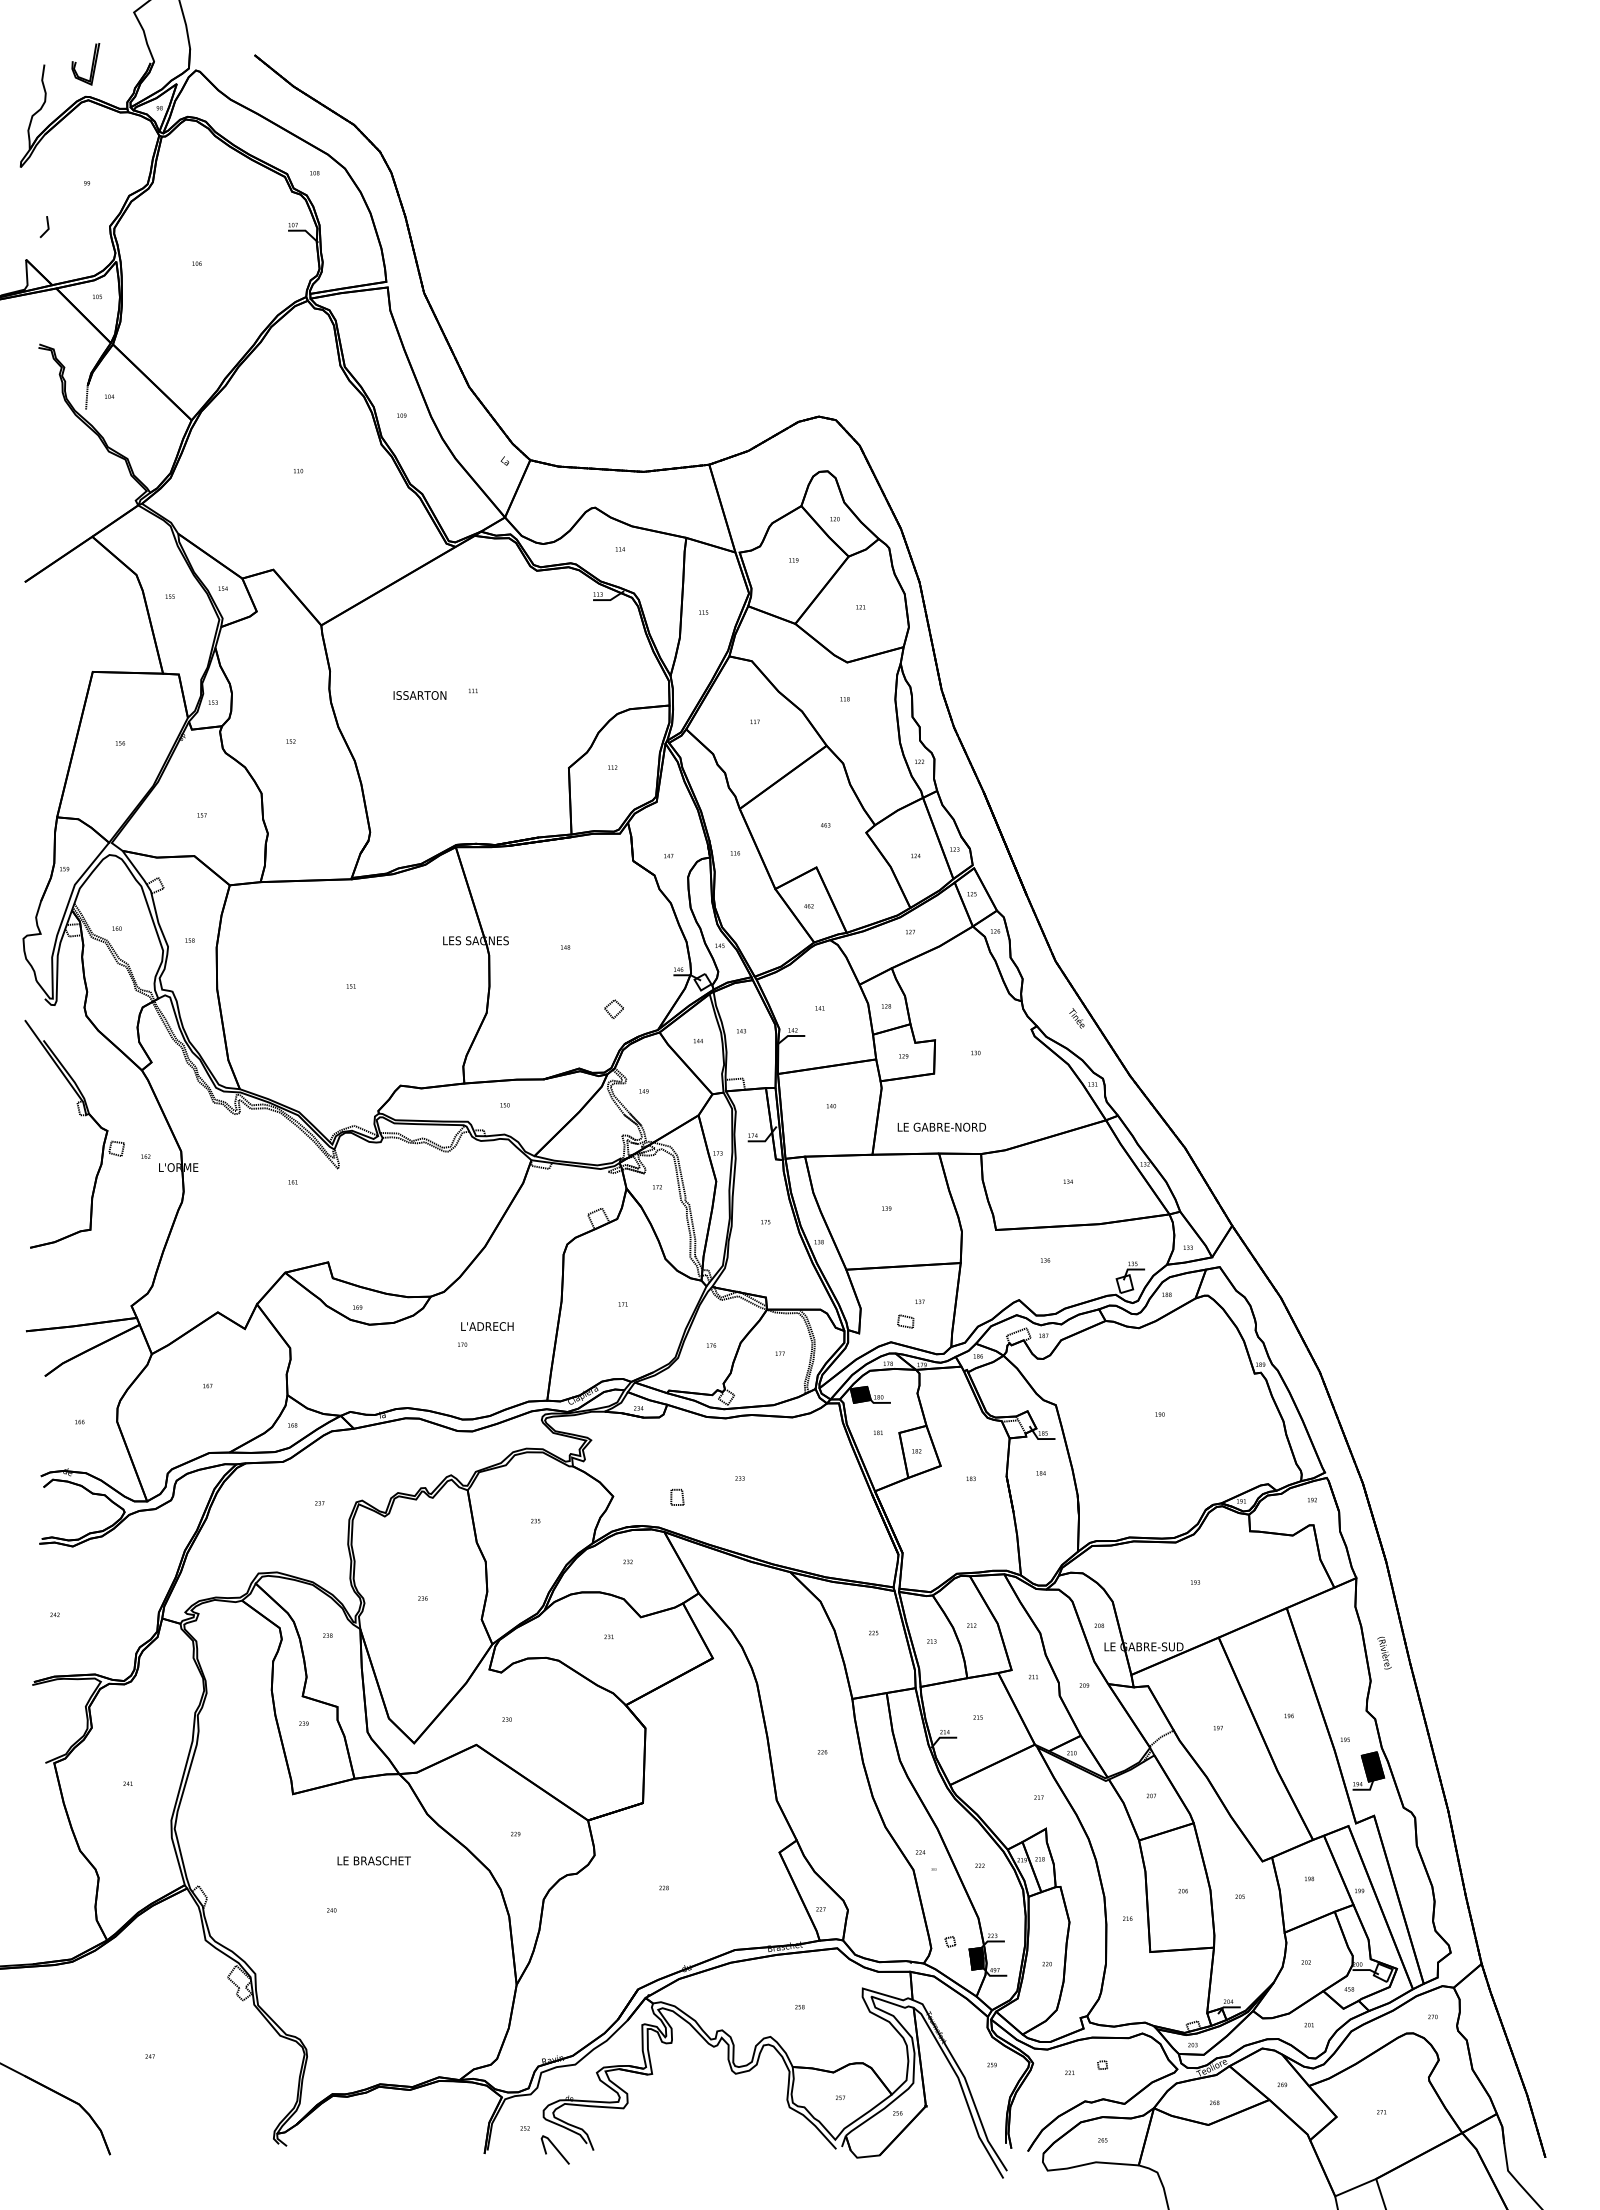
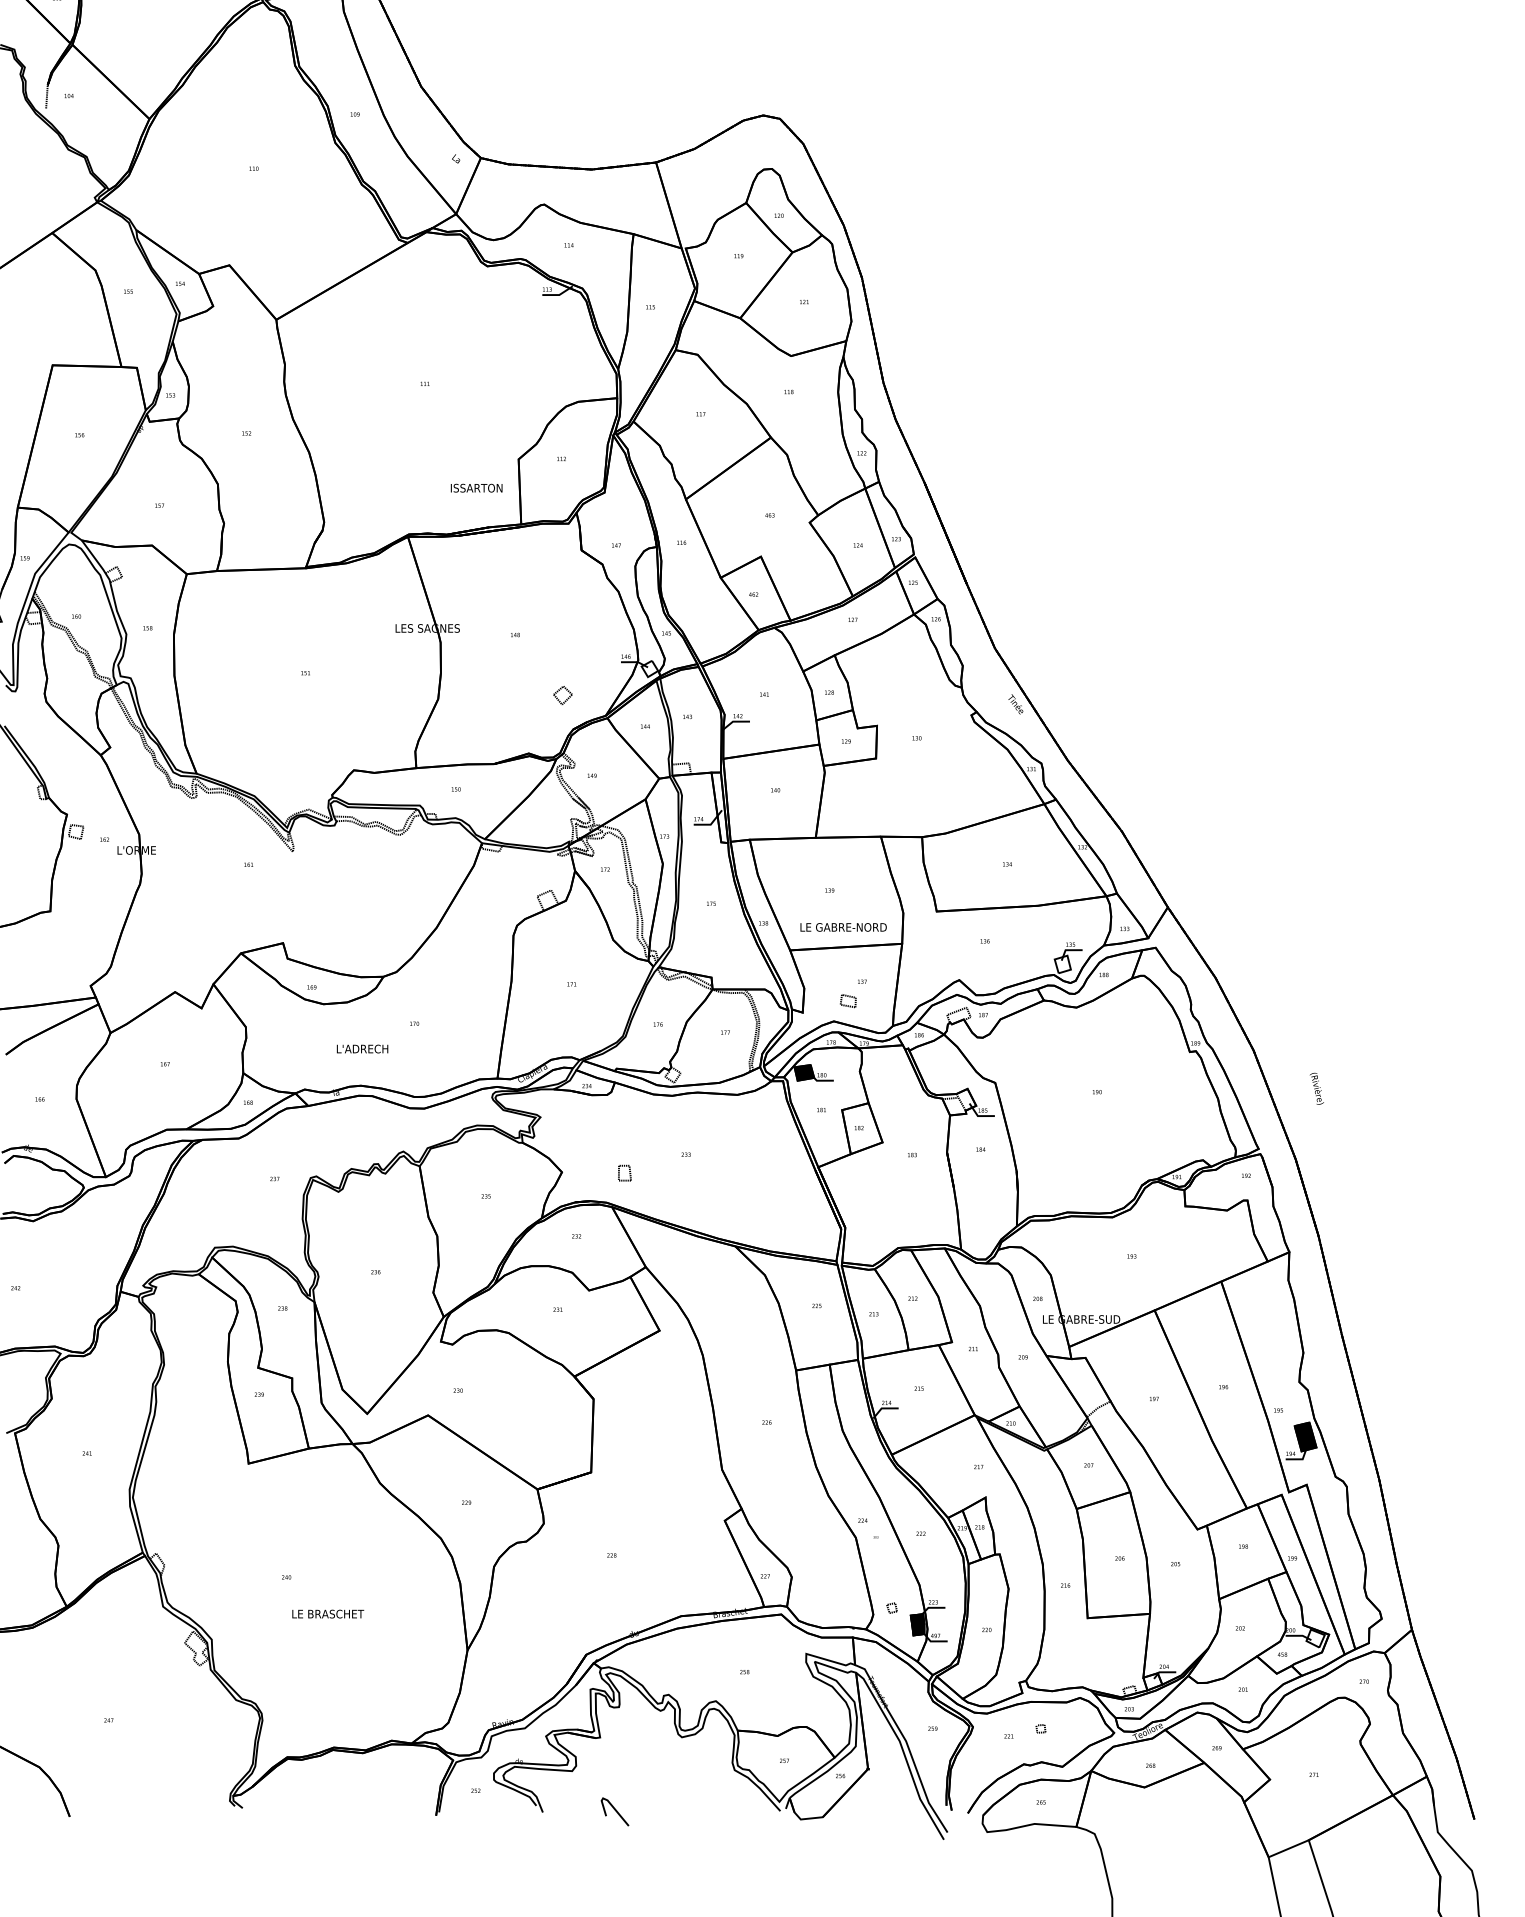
text: (419, 695) -> (476, 488), moved
text: (941, 1126) -> (843, 926), moved
text: (487, 1326) -> (362, 1049), moved
text: (1384, 1652) -> (1316, 1088), moved
text: (373, 1860) -> (327, 1613), moved
line: (555, 2149) -> (615, 1811), moved

